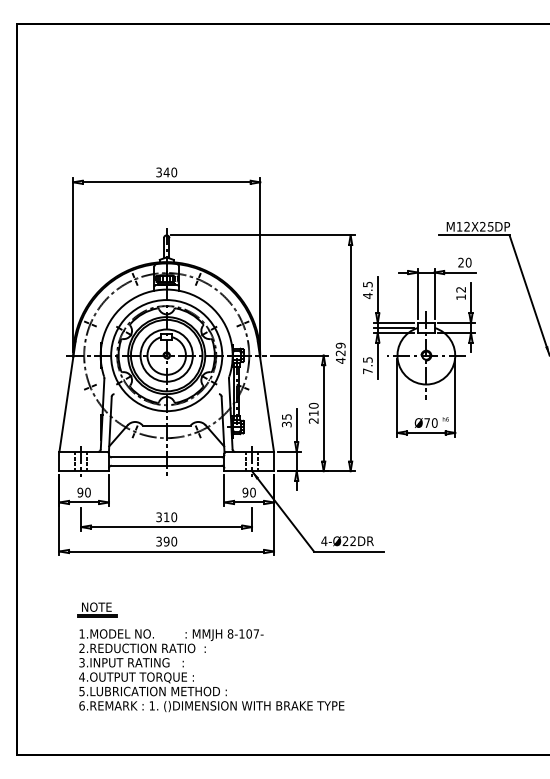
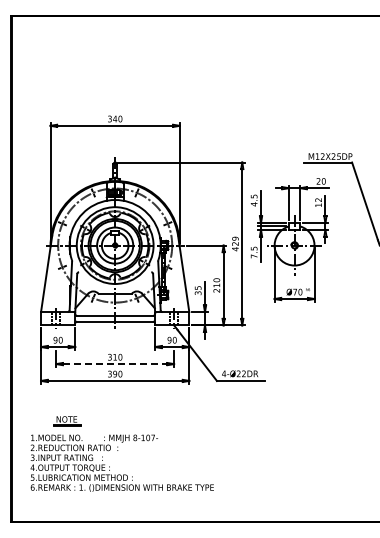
line: (167, 527) -> (115, 364), solid -> dashed
text: (210, 669) -> (121, 462), moved

